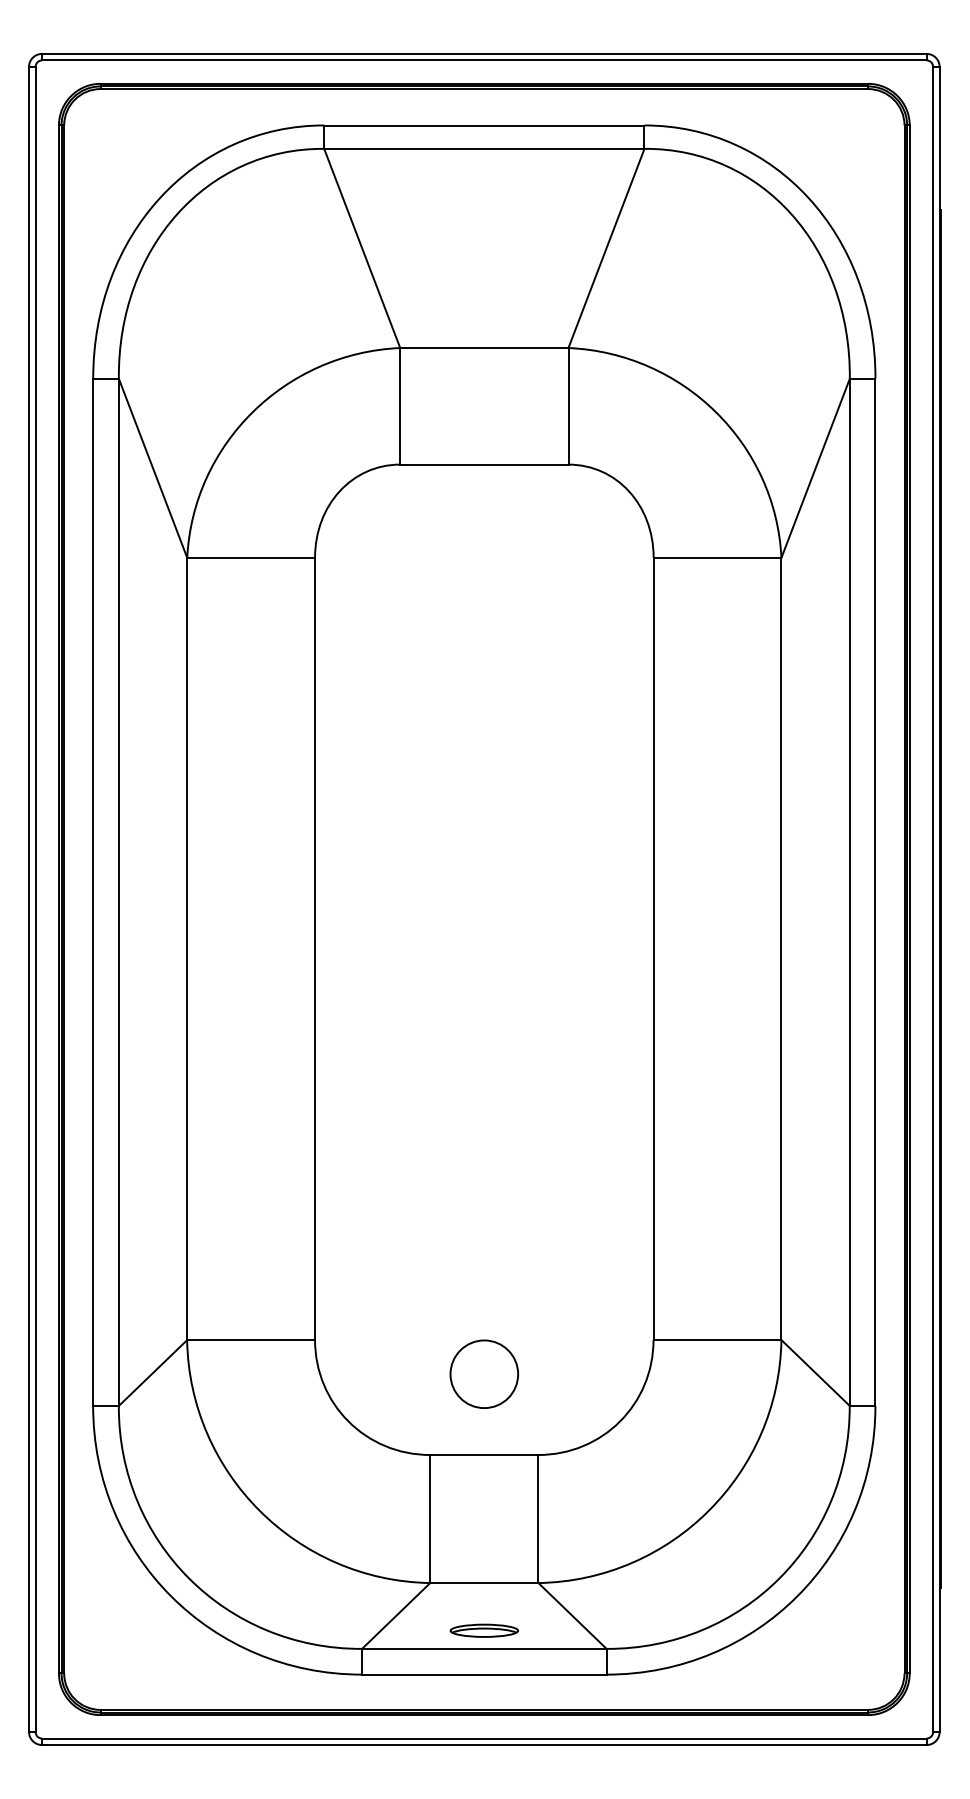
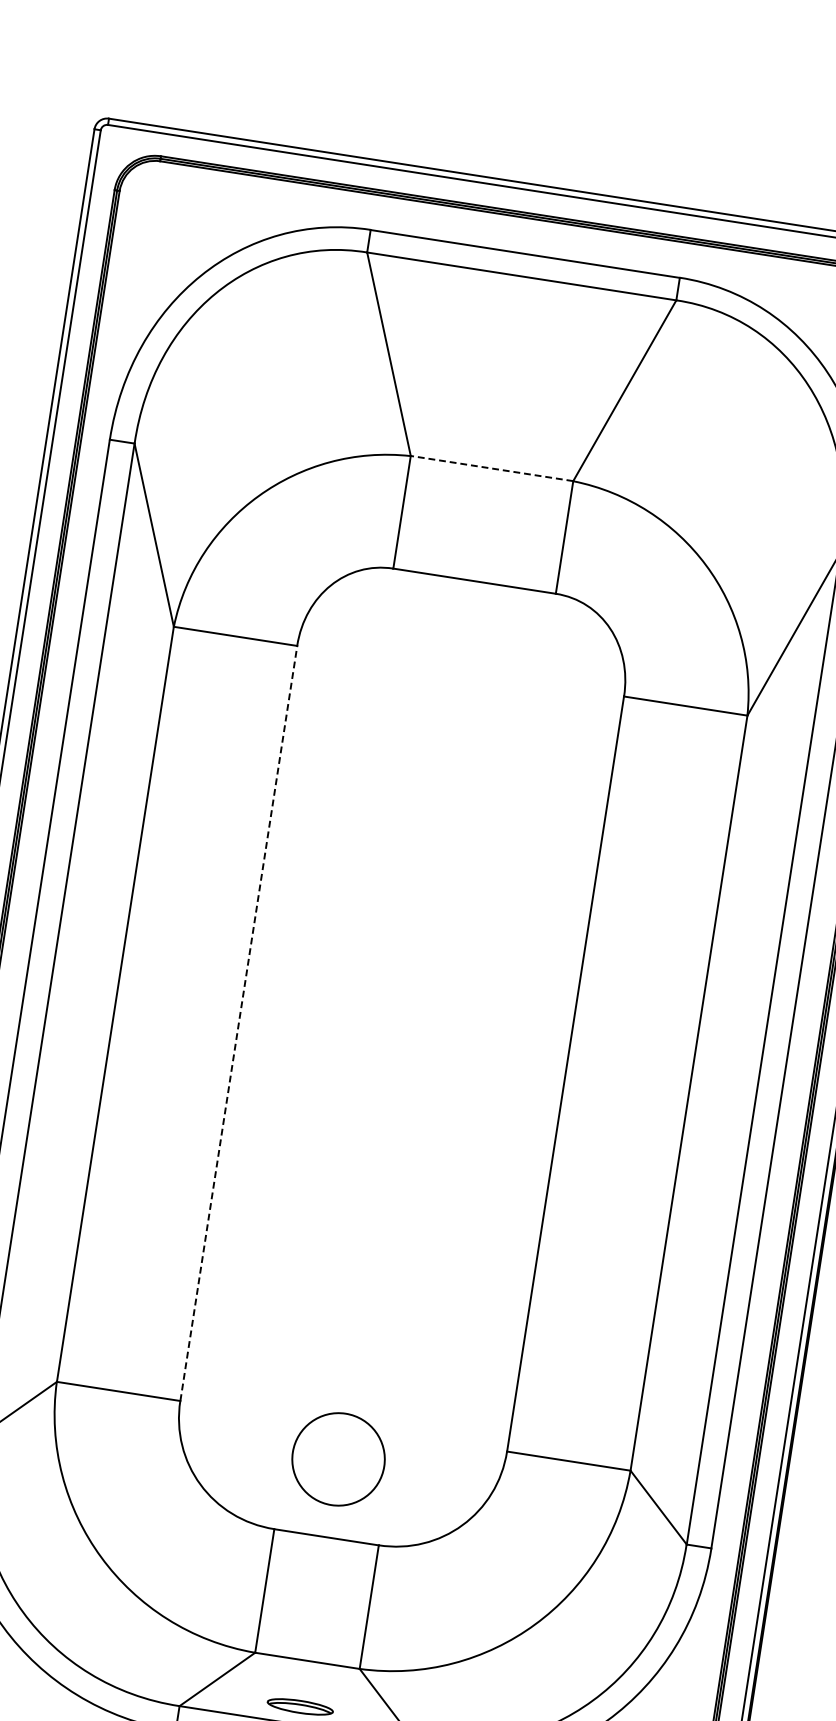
line: (483, 347) -> (491, 468), solid -> dashed
line: (315, 948) -> (239, 1023), solid -> dashed
circle: (484, 1373) -> (338, 1458), size x1.4

